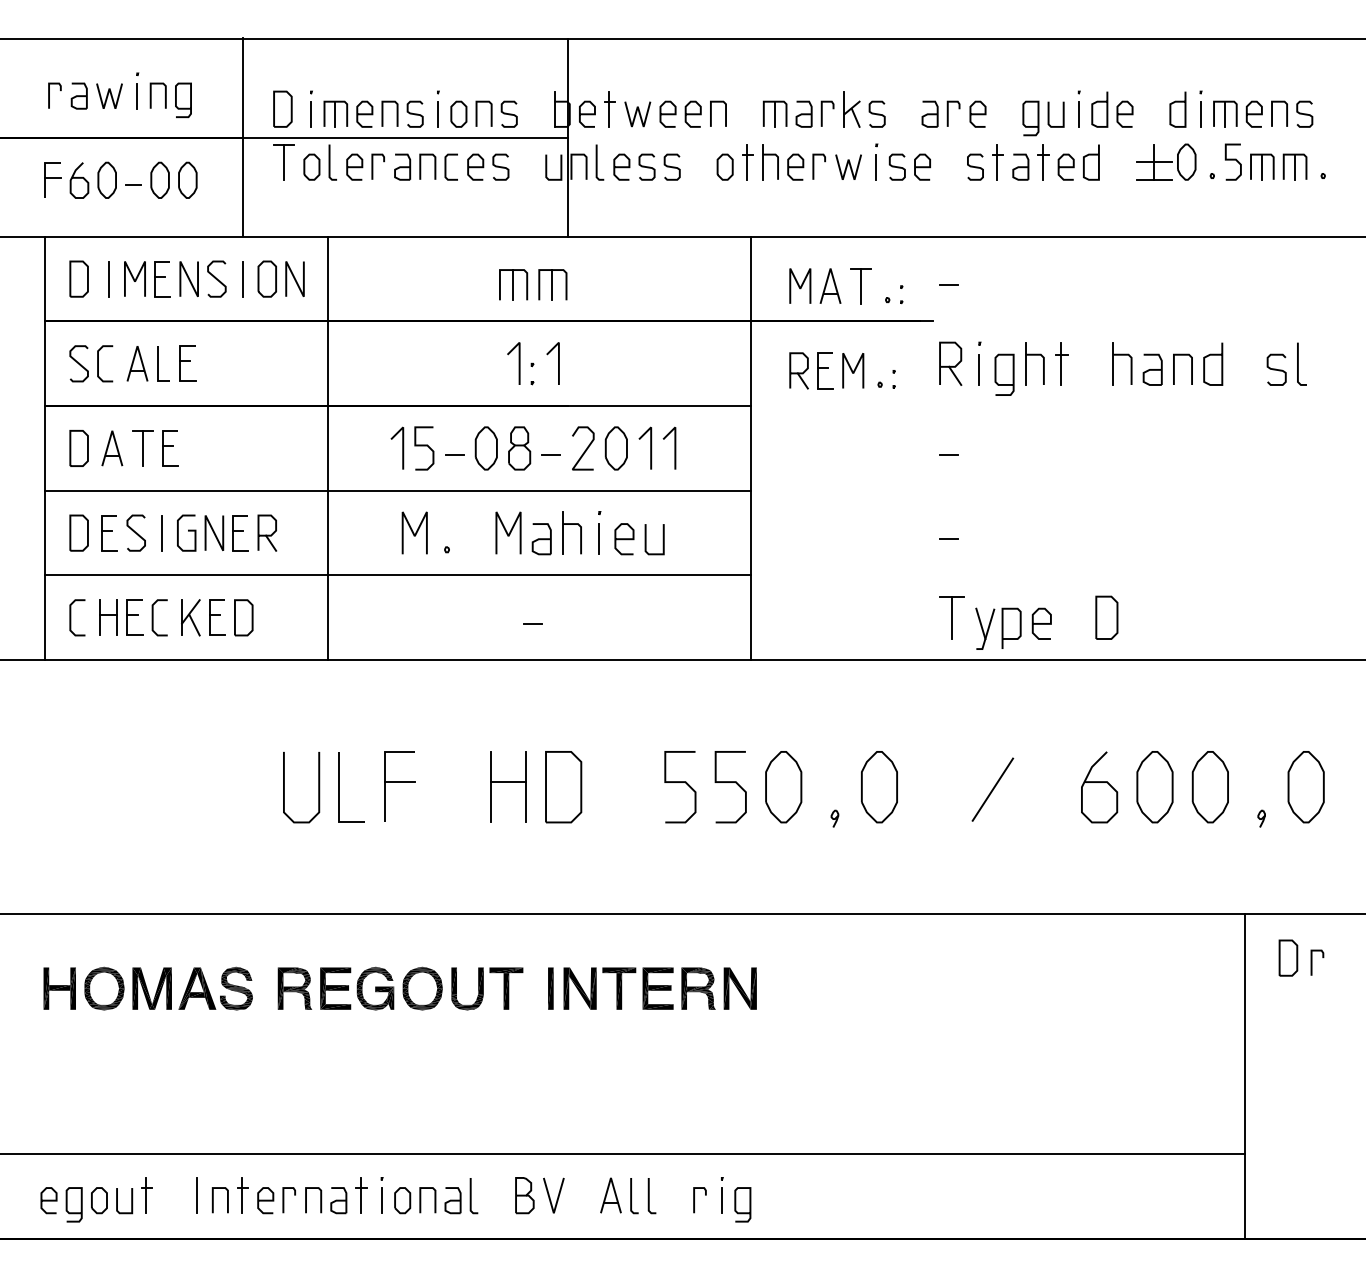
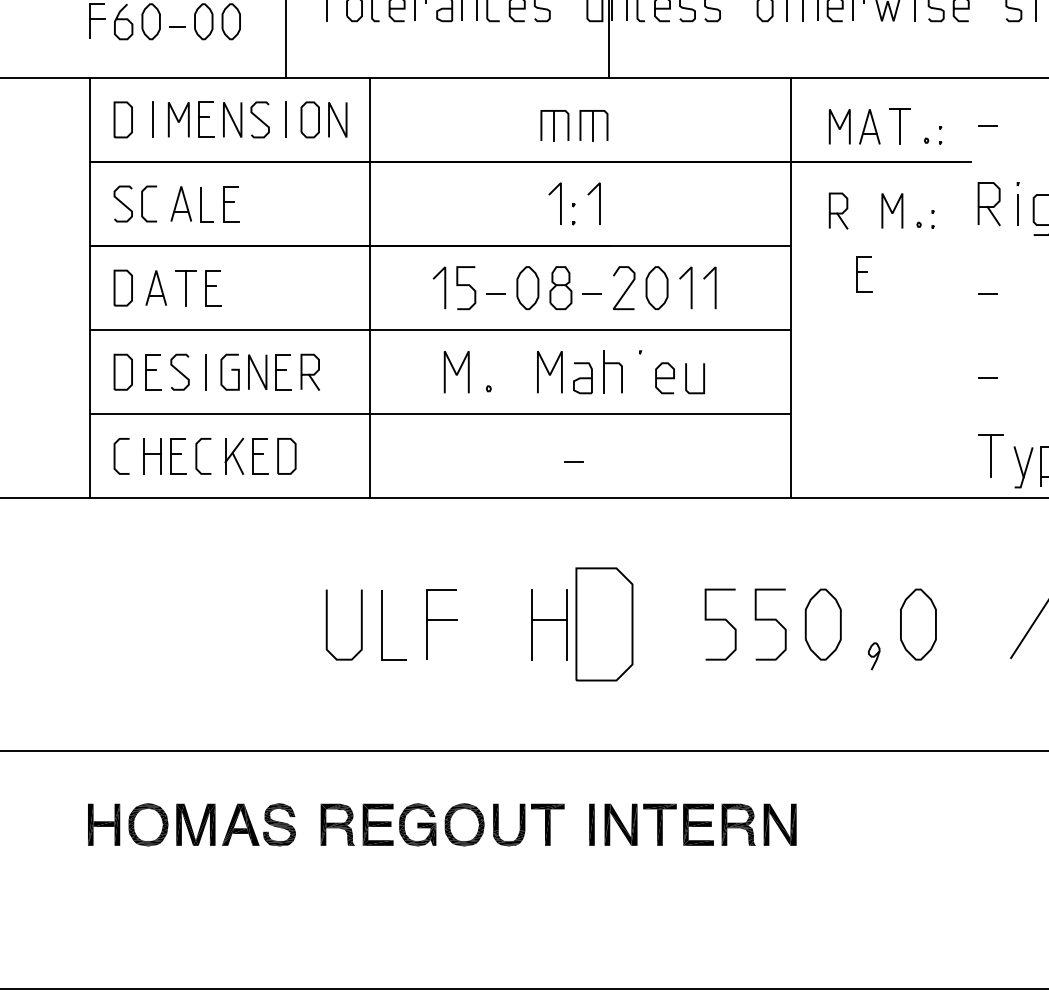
part: (825, 370) -> (864, 274), moved
line: (599, 539) -> (640, 378), removed
part: (563, 787) -> (604, 624), size x1.6
part: (834, 818) -> (873, 655), size x1.6

